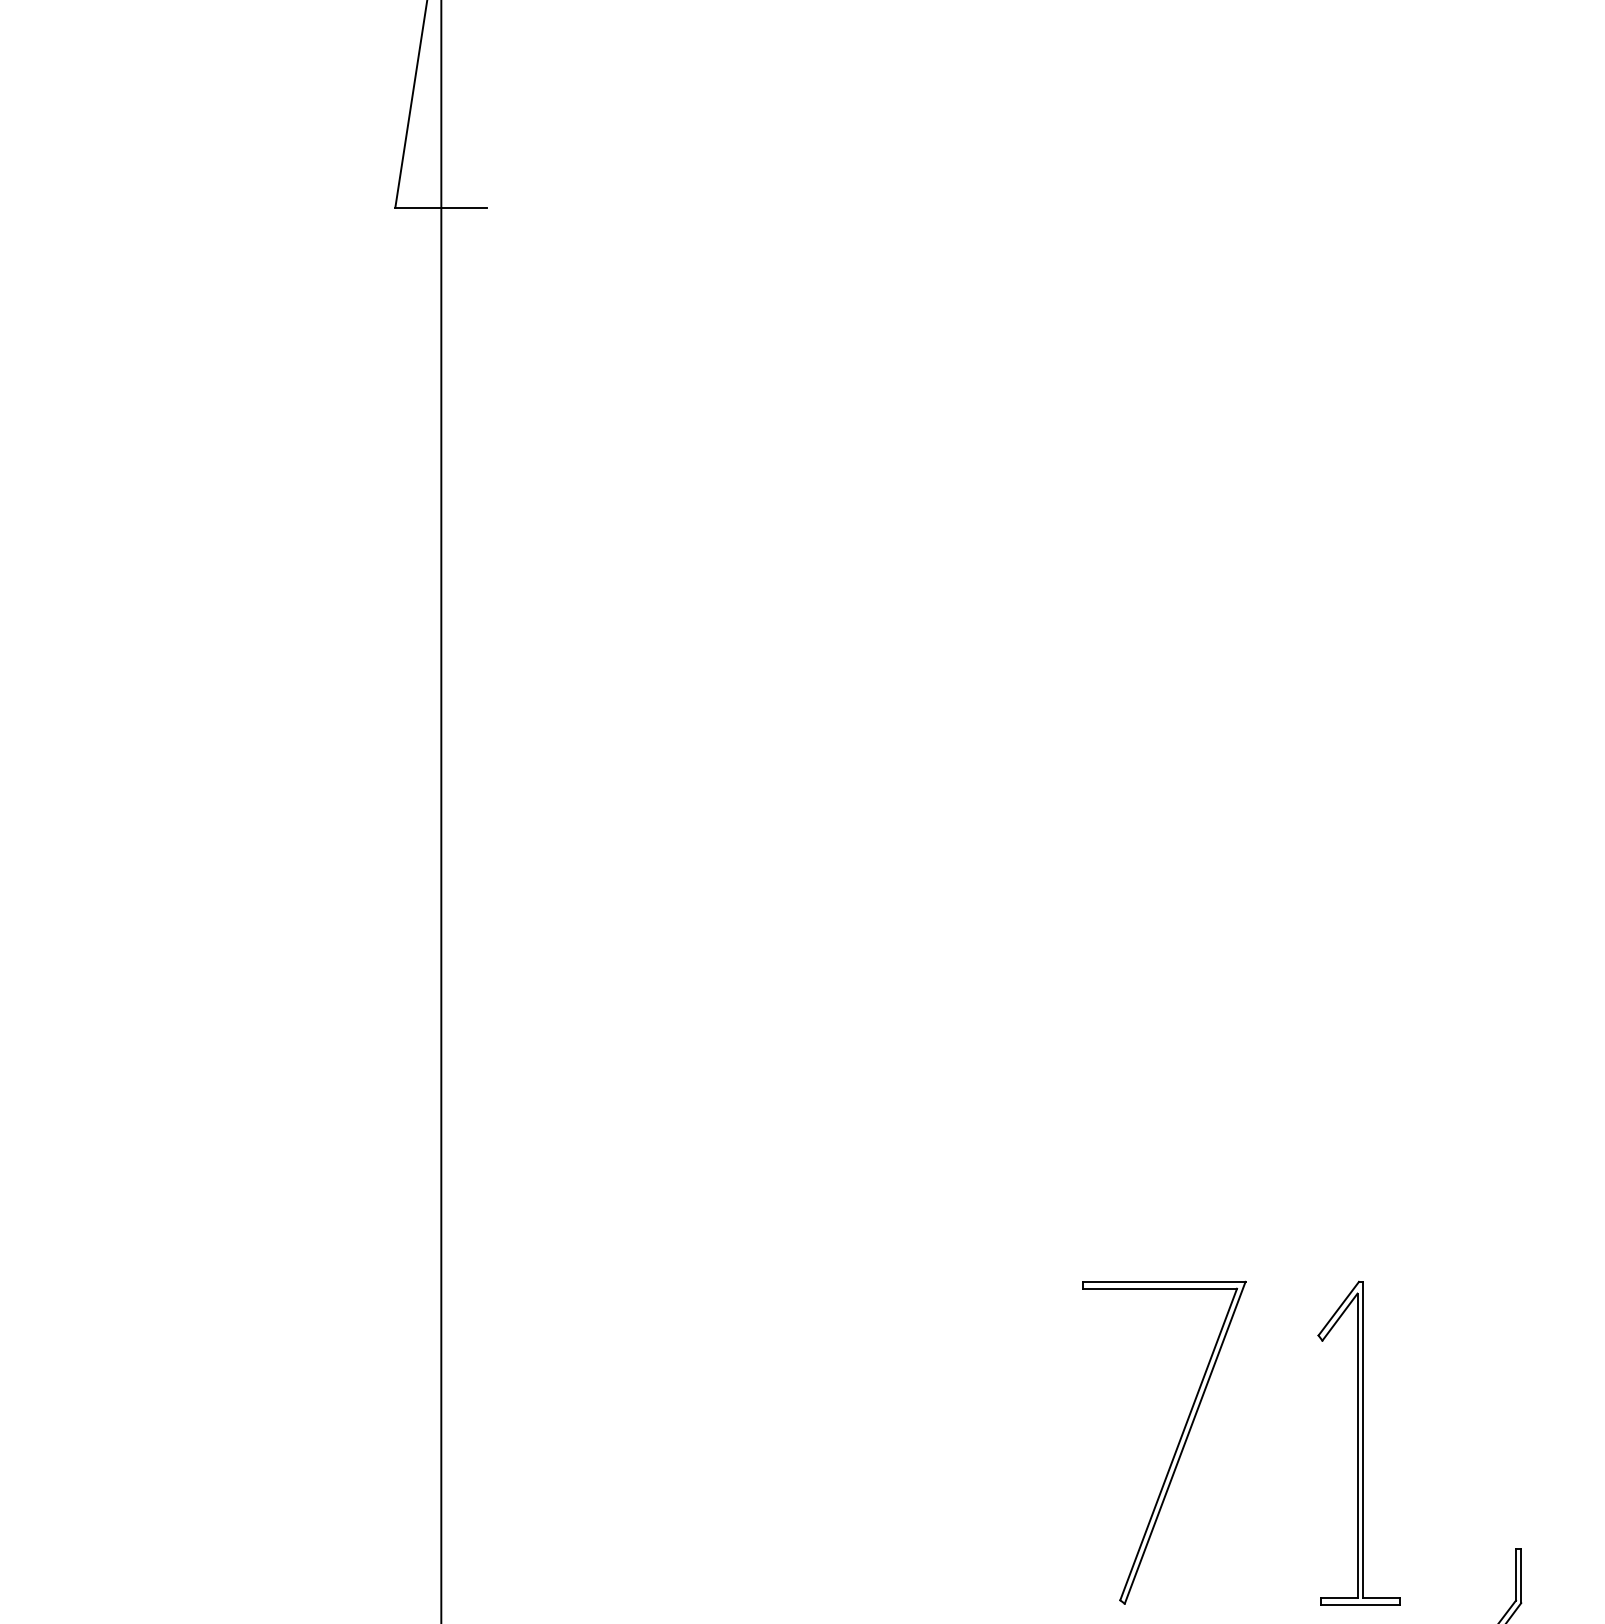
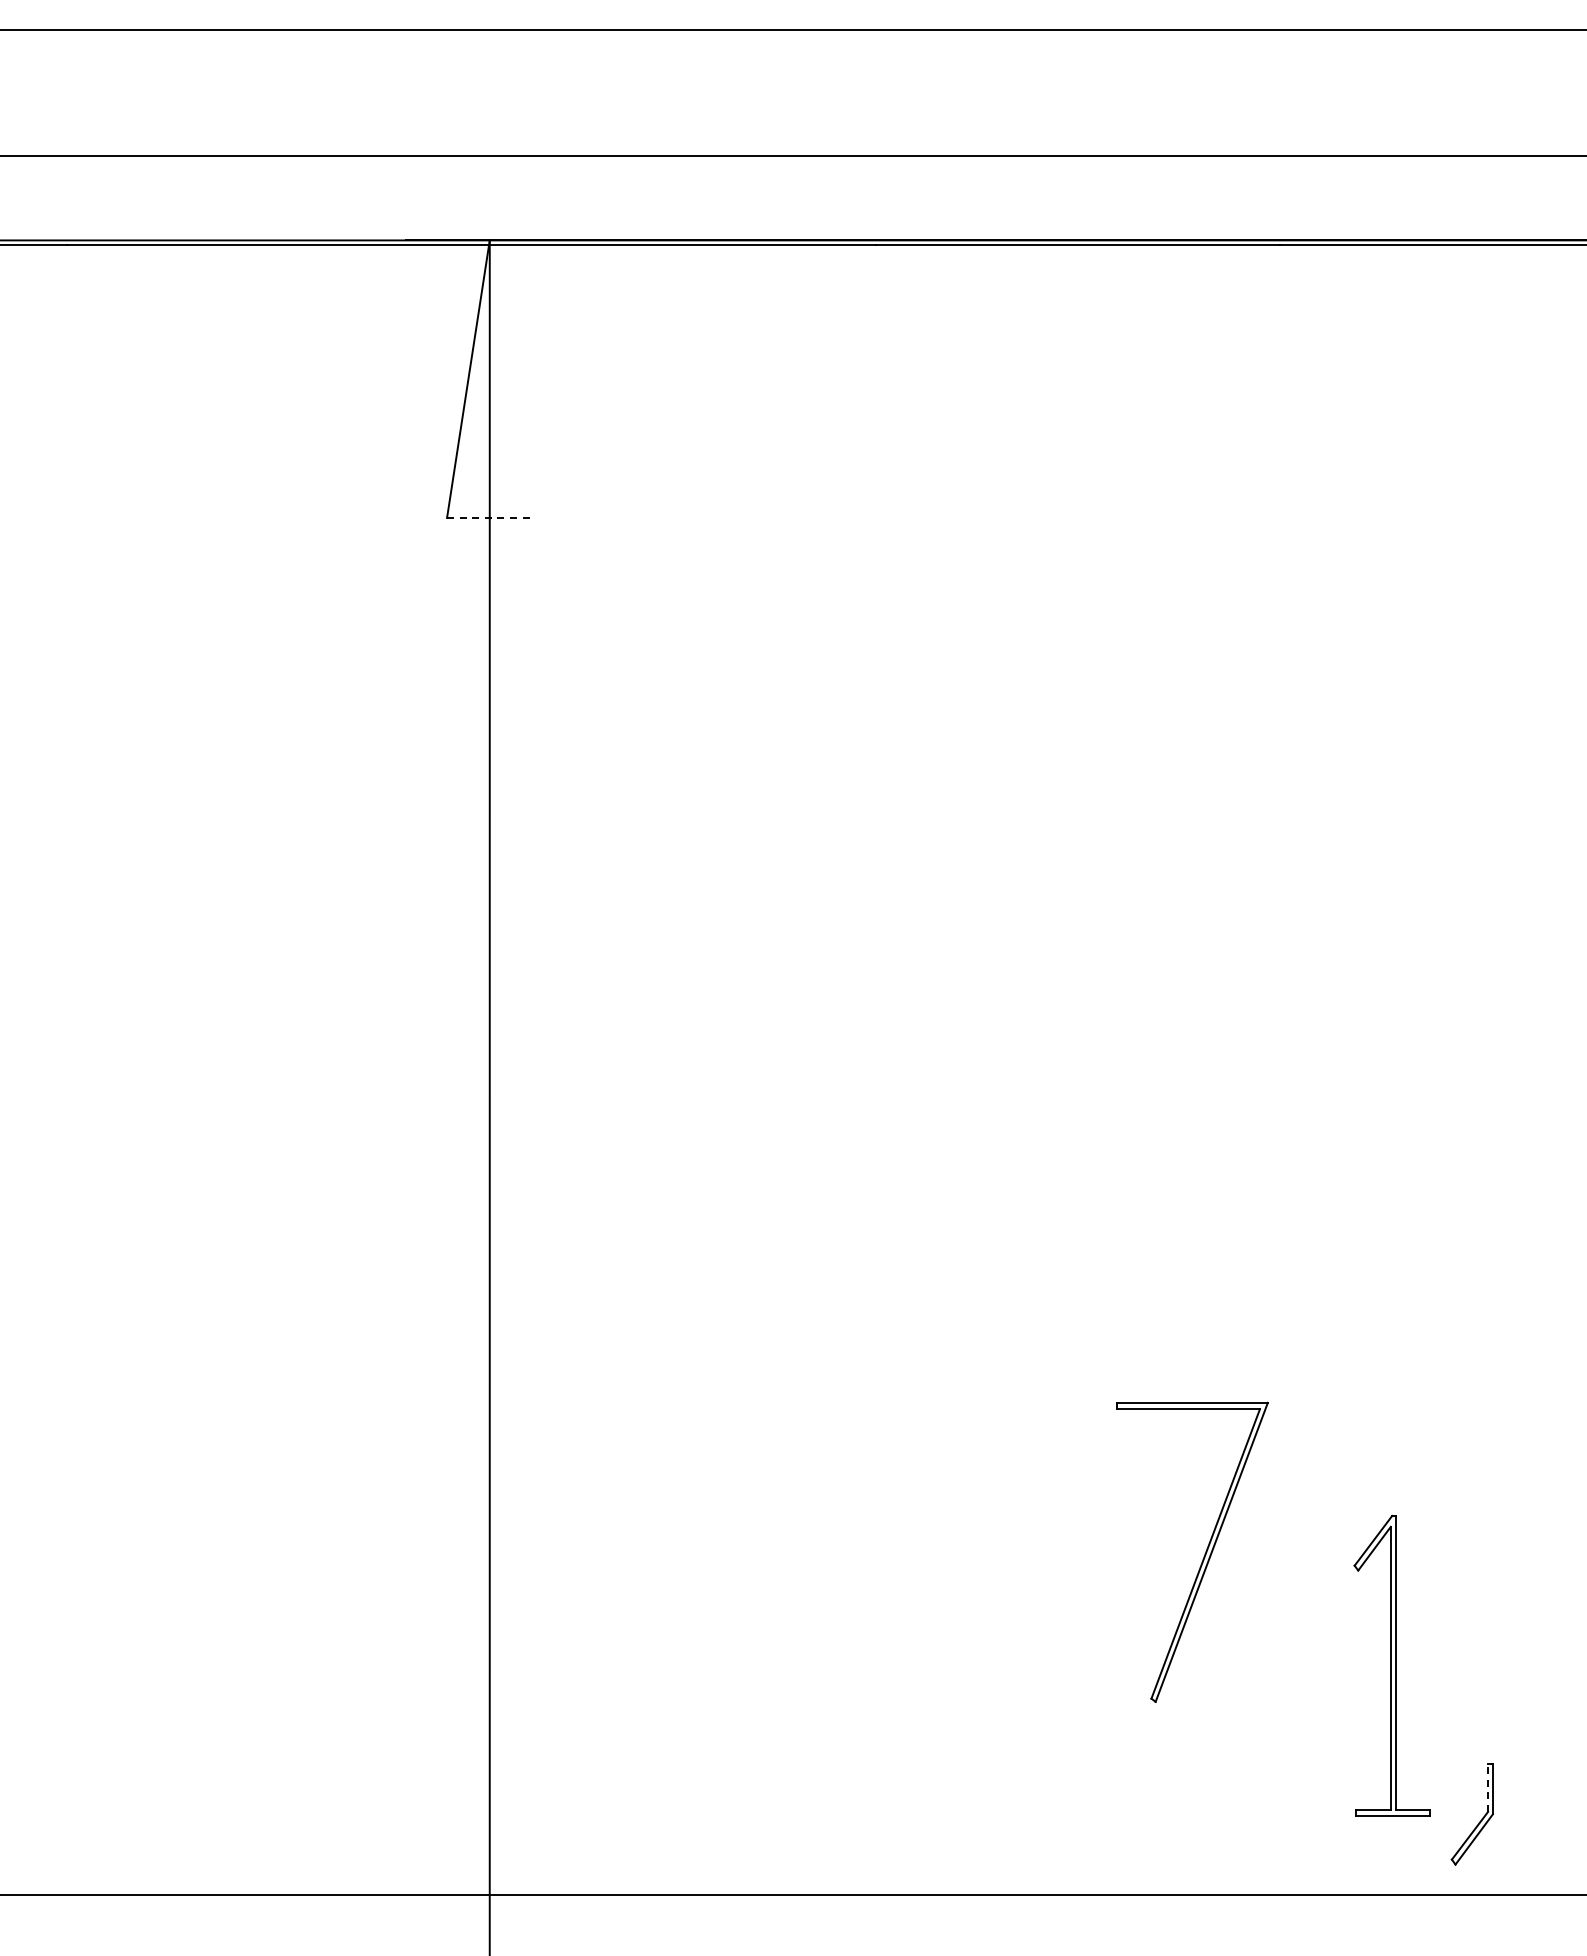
line: (441, 208) -> (489, 518), solid -> dashed
part: (1358, 1442) -> (1391, 1665), moved
part: (1176, 1447) -> (1203, 1556), moved
line: (1516, 1575) -> (1488, 1788), solid -> dashed

